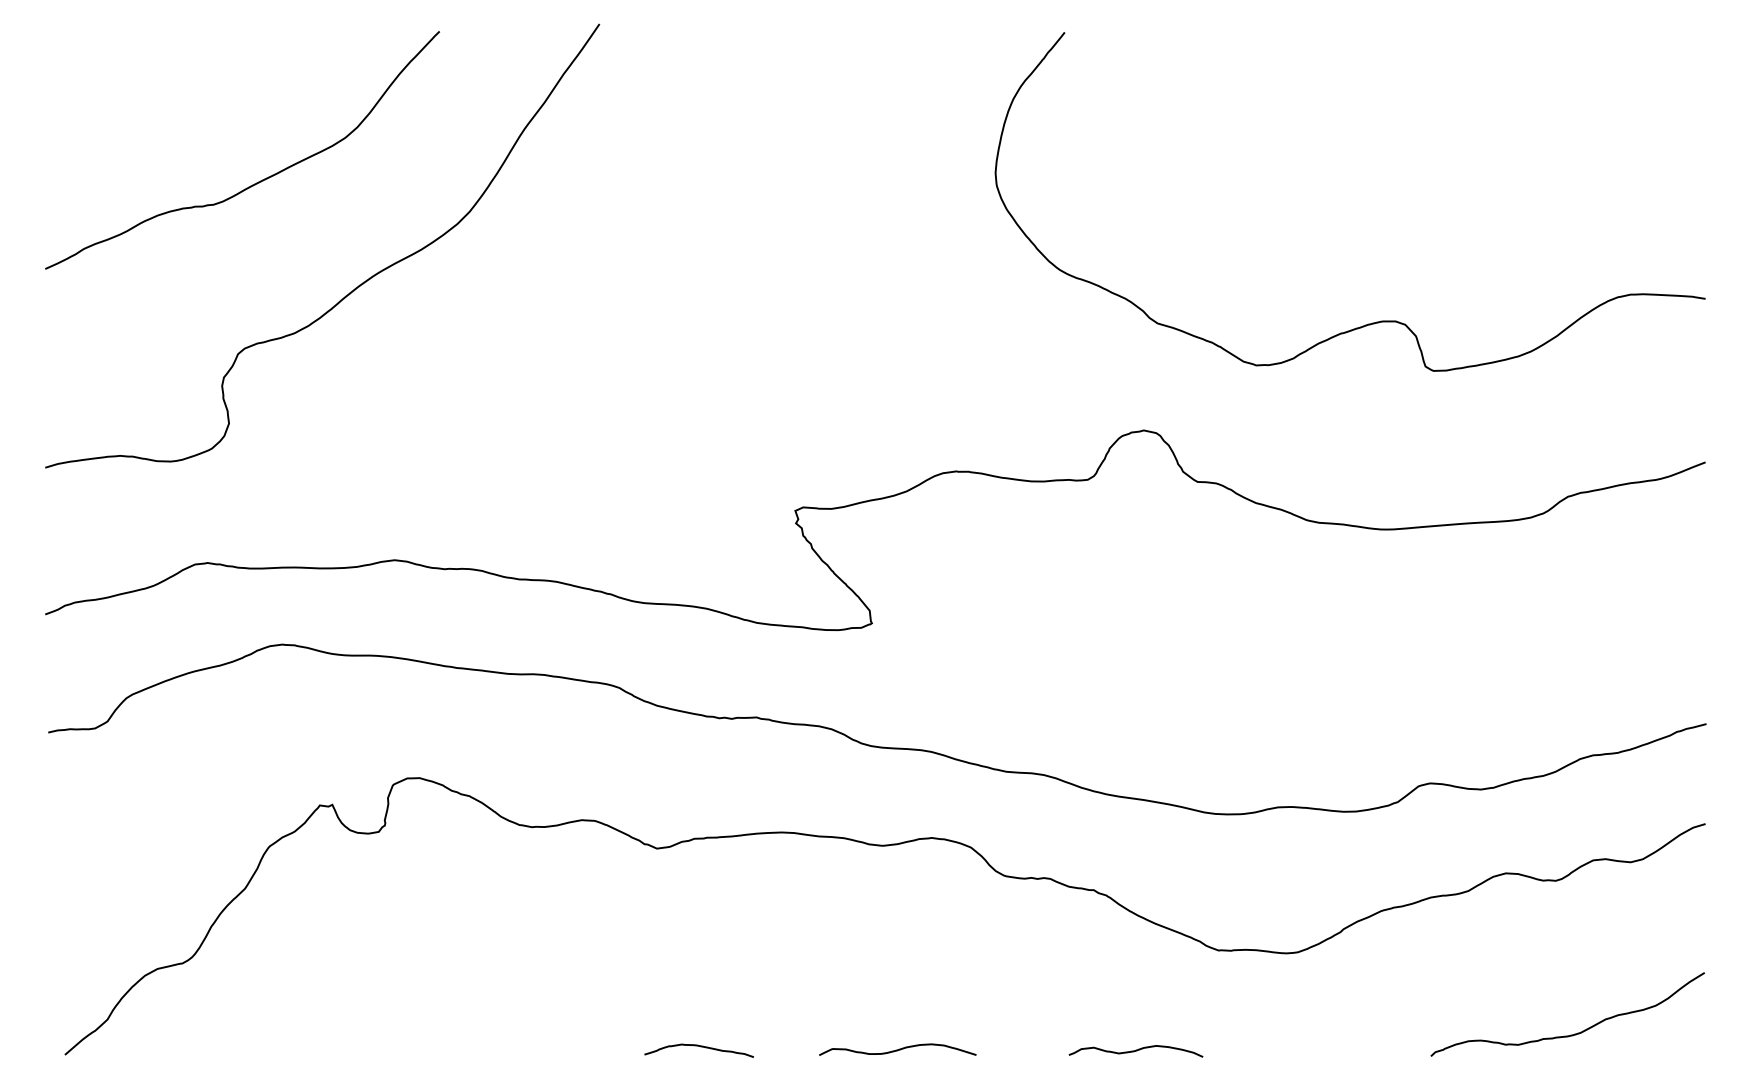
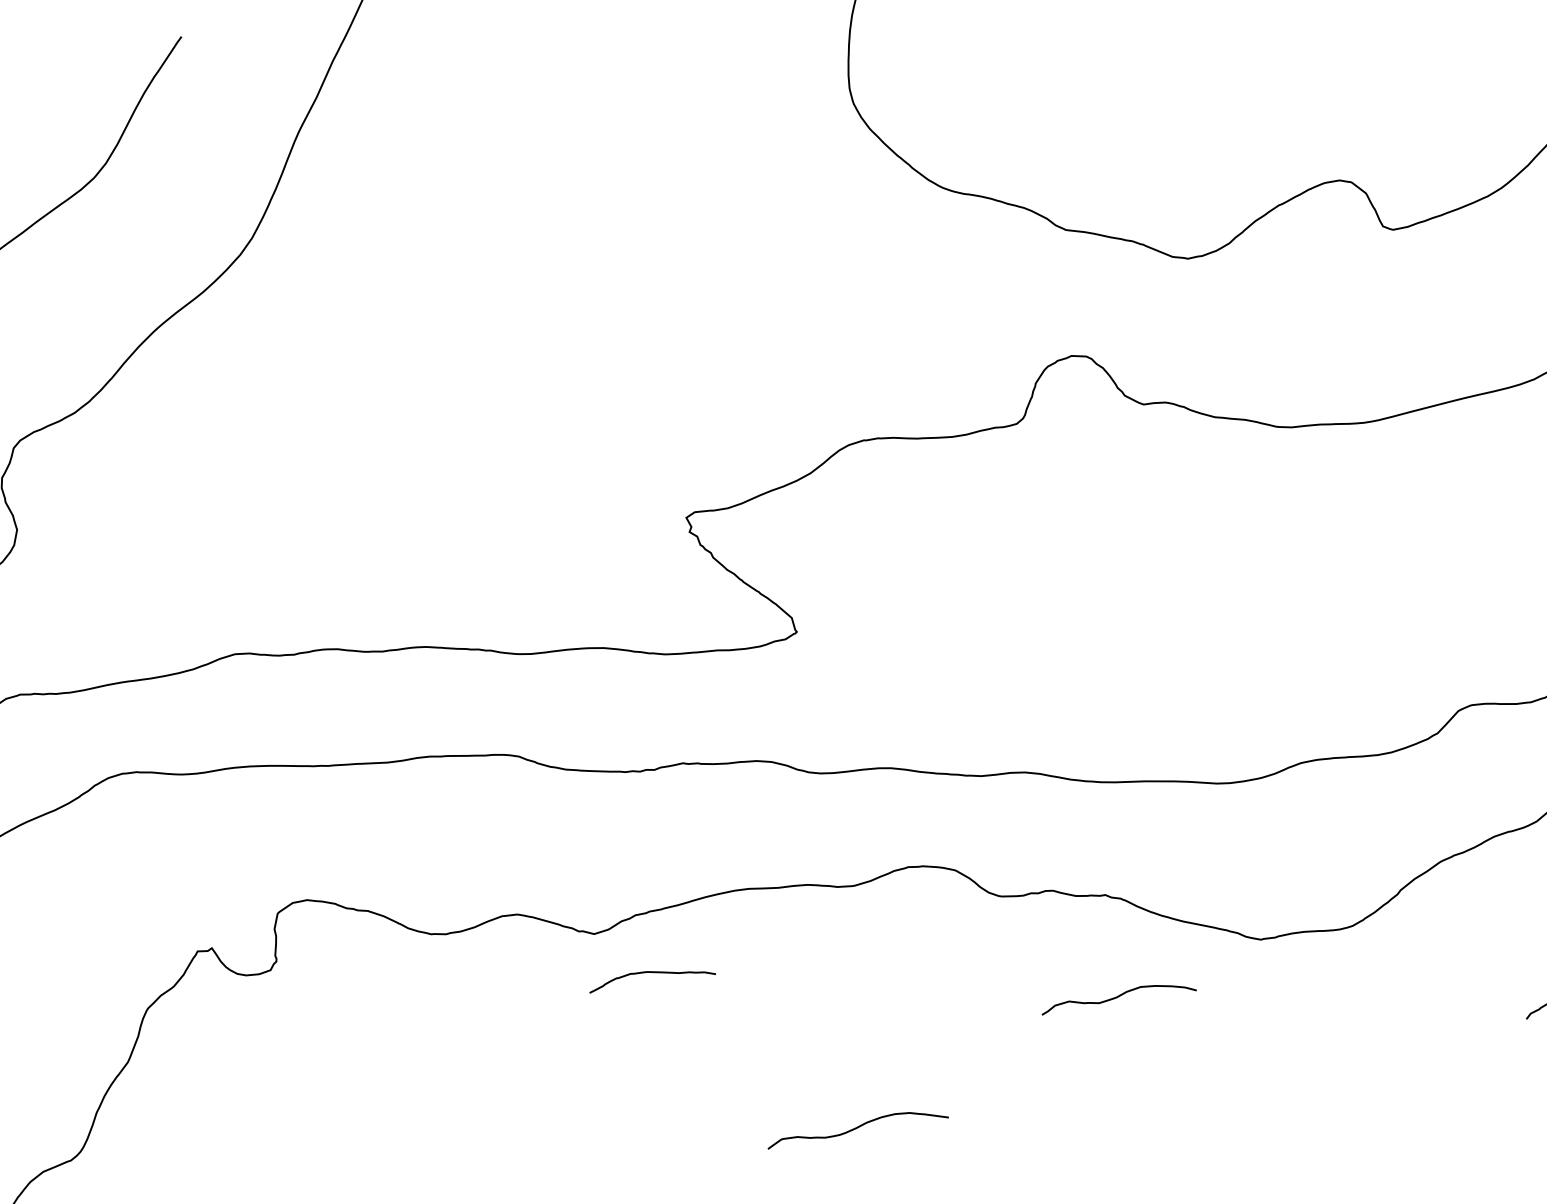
curve: (700, 1047) -> (652, 973), moved
curve: (897, 1049) -> (856, 1126), moved
curve: (1135, 1051) -> (1117, 997), moved

